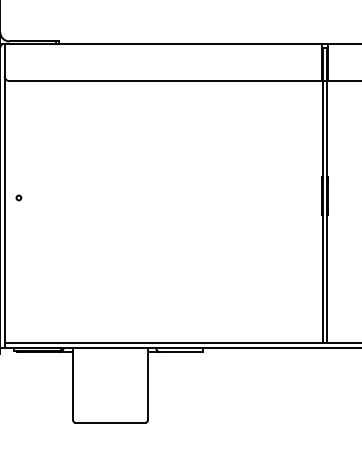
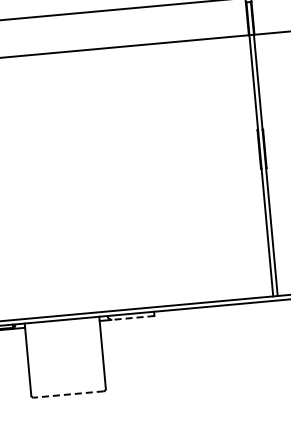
line: (181, 352) -> (133, 318), solid -> dashed
line: (110, 422) -> (68, 394), solid -> dashed

